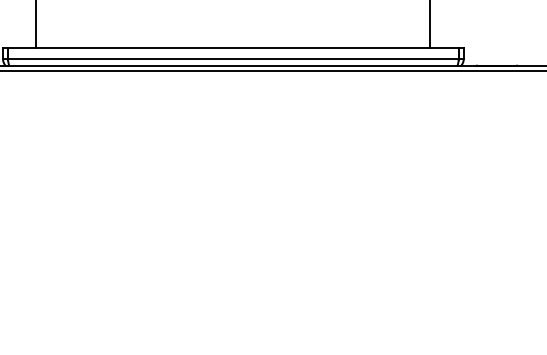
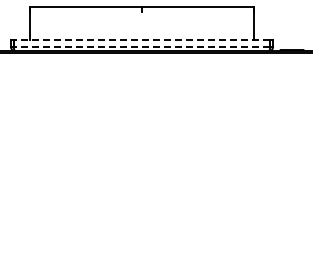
line: (232, 48) -> (141, 40), solid -> dashed
line: (232, 59) -> (141, 46), solid -> dashed

